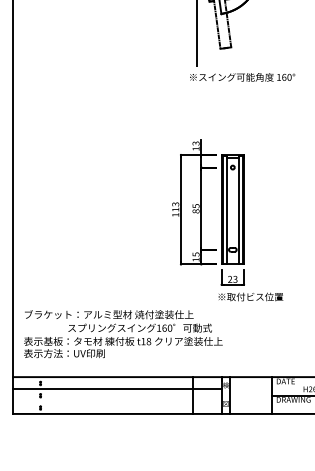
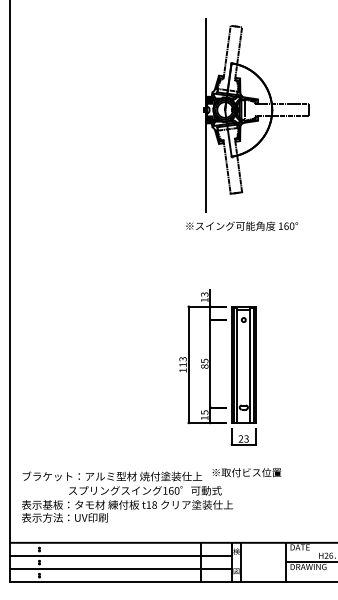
text: (242, 76) -> (242, 225), moved
text: (250, 296) -> (246, 472), moved
line: (116, 401) -> (120, 568), added

